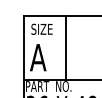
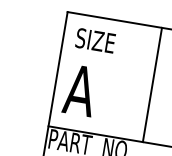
line: (65, 47) -> (152, 83), moved

